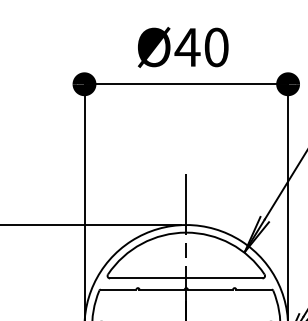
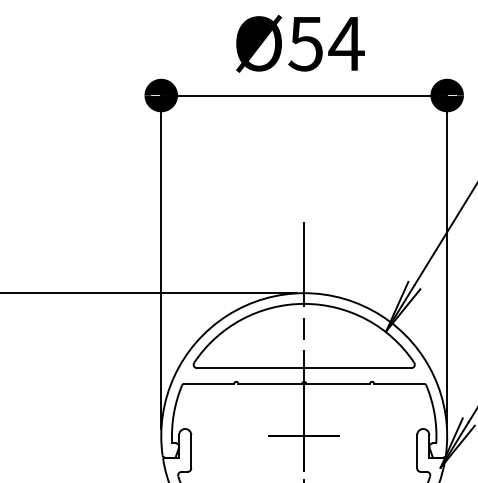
text: (201, 47) -> (325, 43), Ø40 -> Ø54

